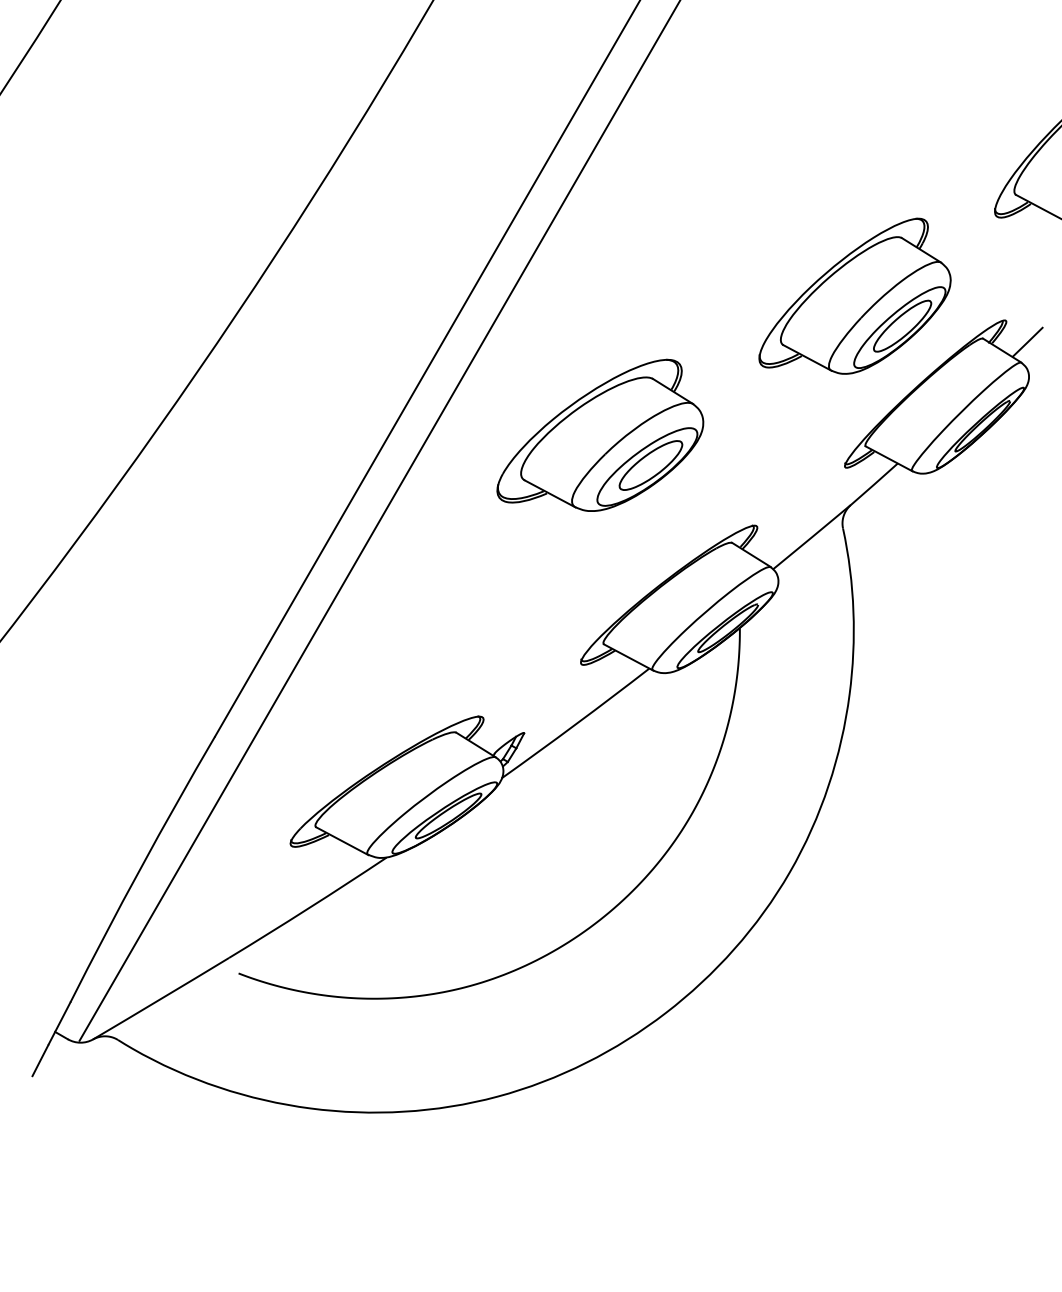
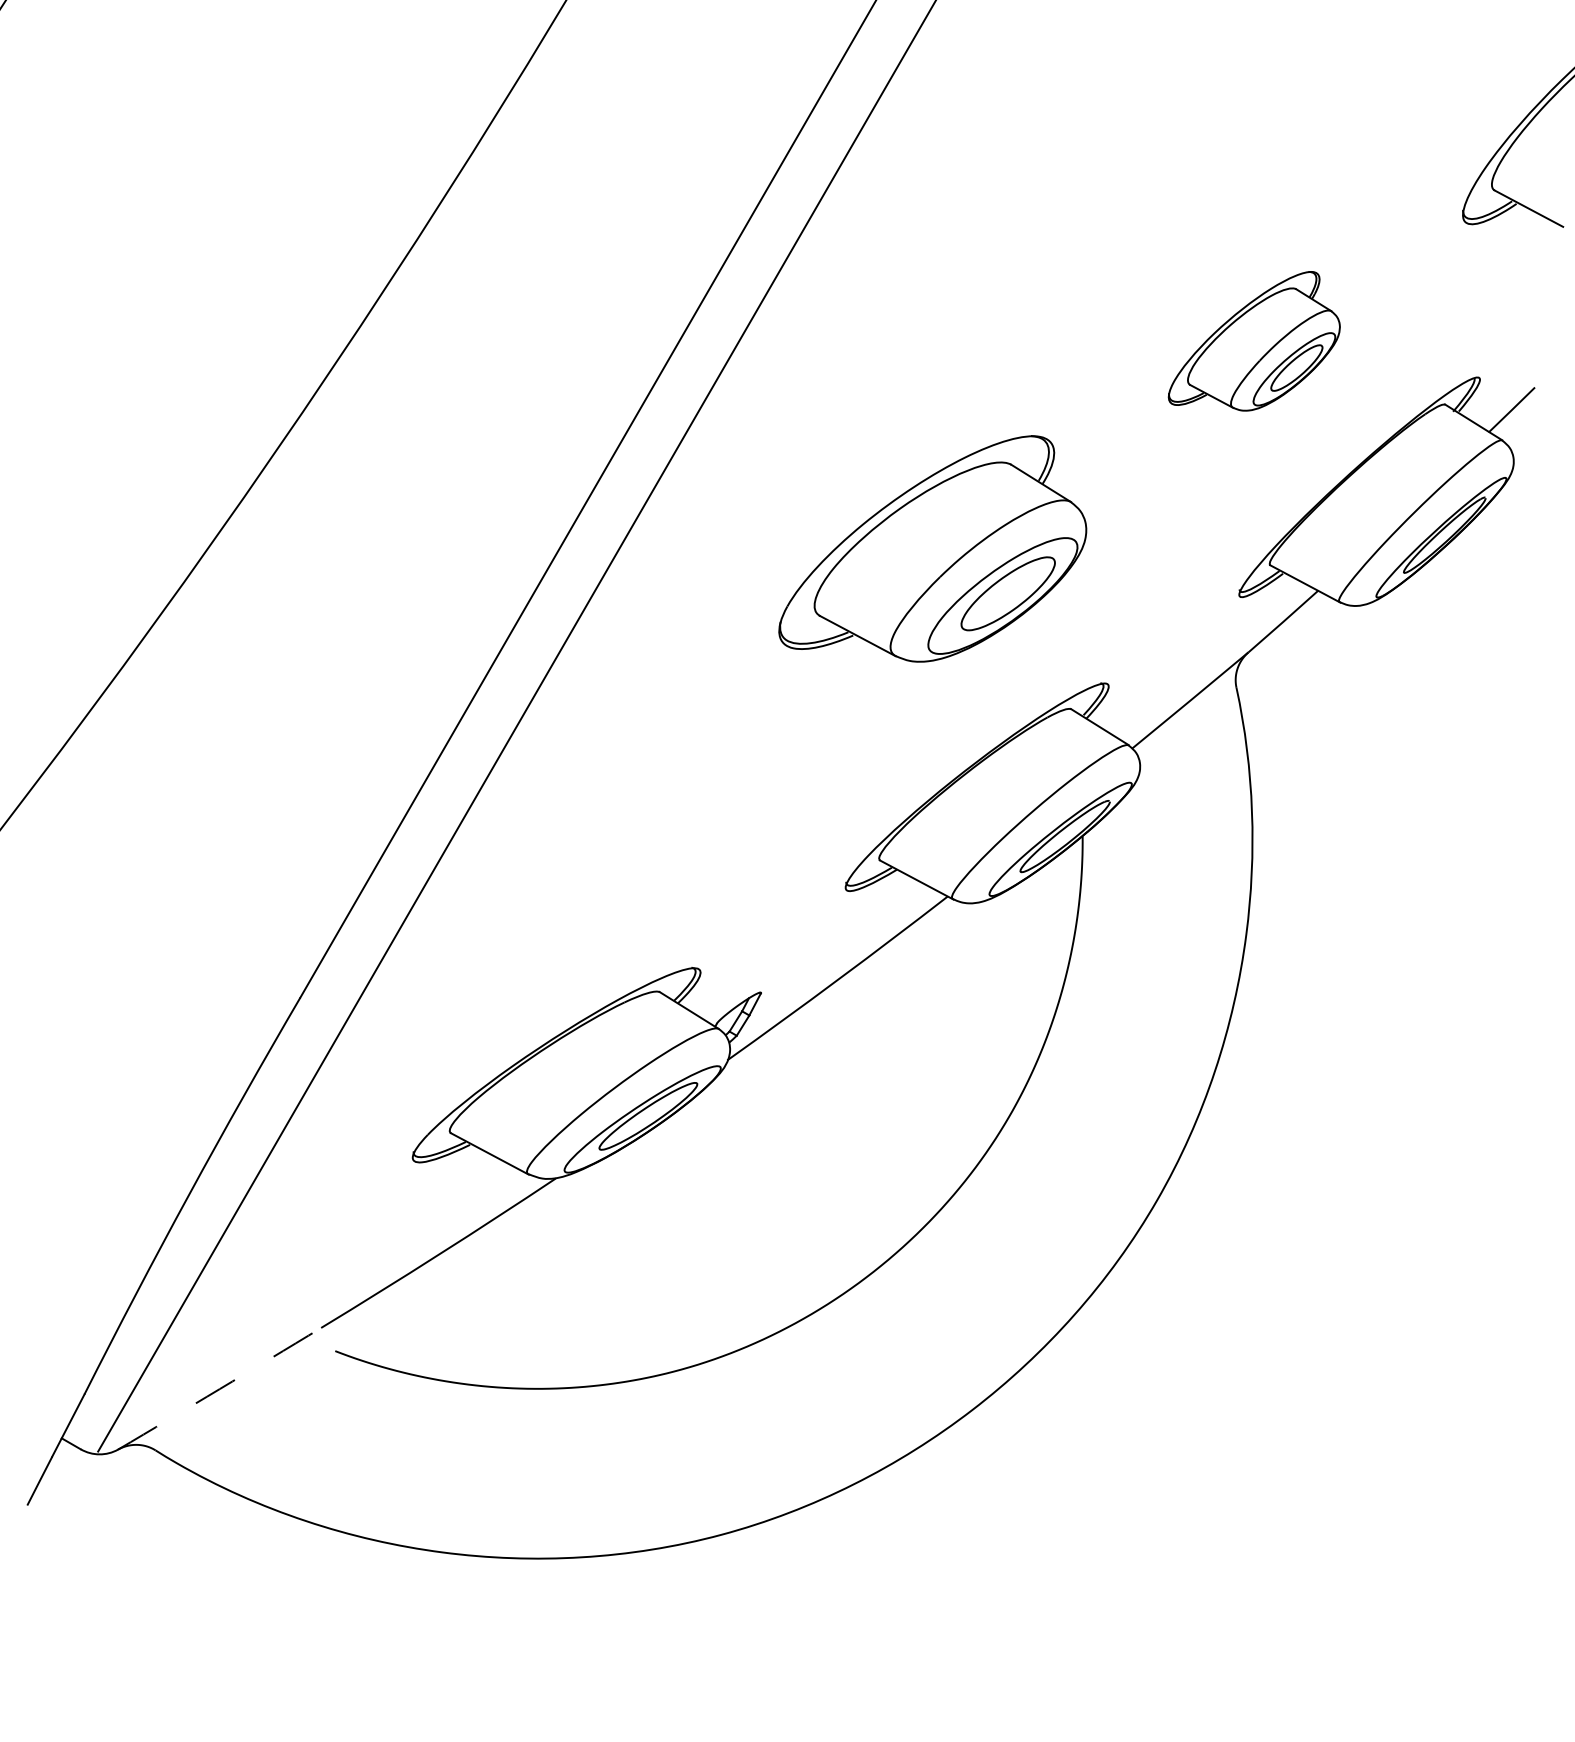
part: (854, 295) -> (1253, 340), size x0.6
part: (600, 434) -> (932, 547), moved
arc: (161, 998) -> (220, 1388), solid -> dashed

